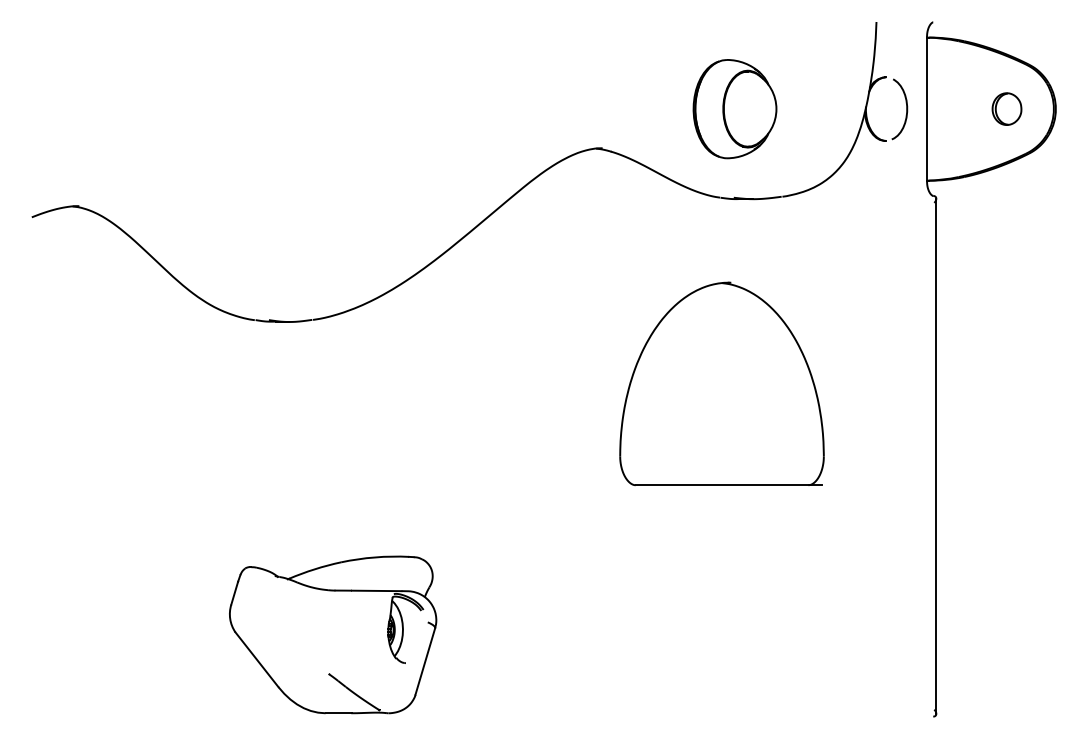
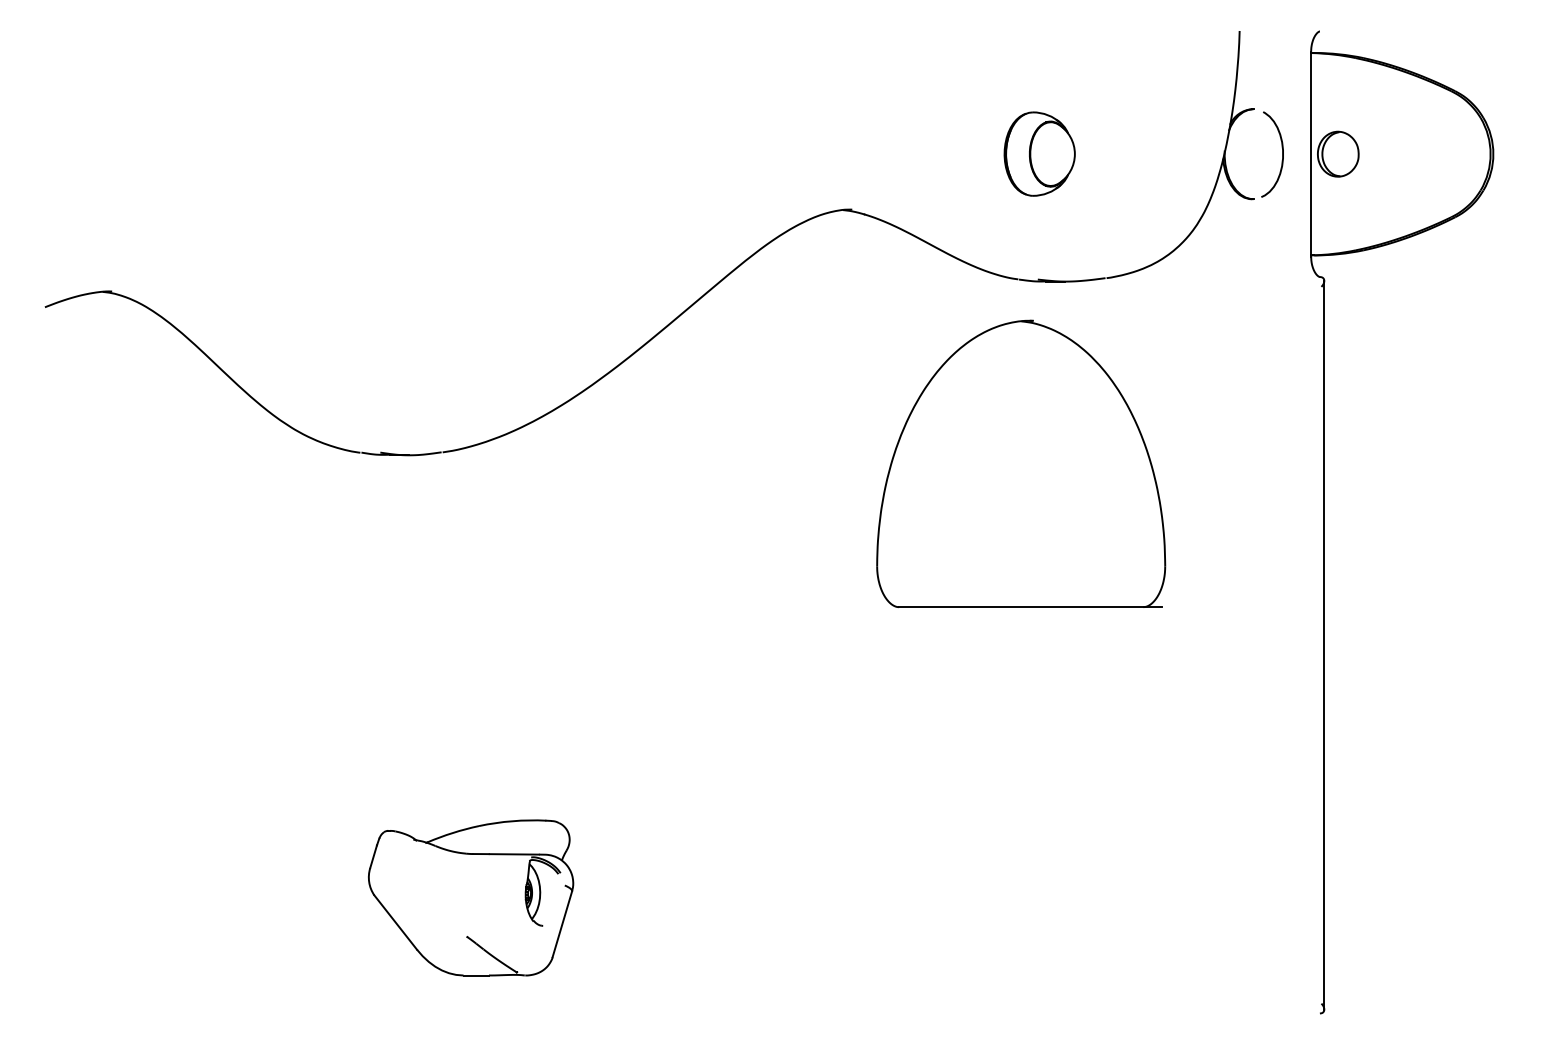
part: (734, 108) -> (1039, 153), size x0.6
part: (1007, 108) -> (1338, 153), moved
part: (722, 383) -> (1021, 463), moved
part: (332, 634) -> (470, 897), size x0.7

